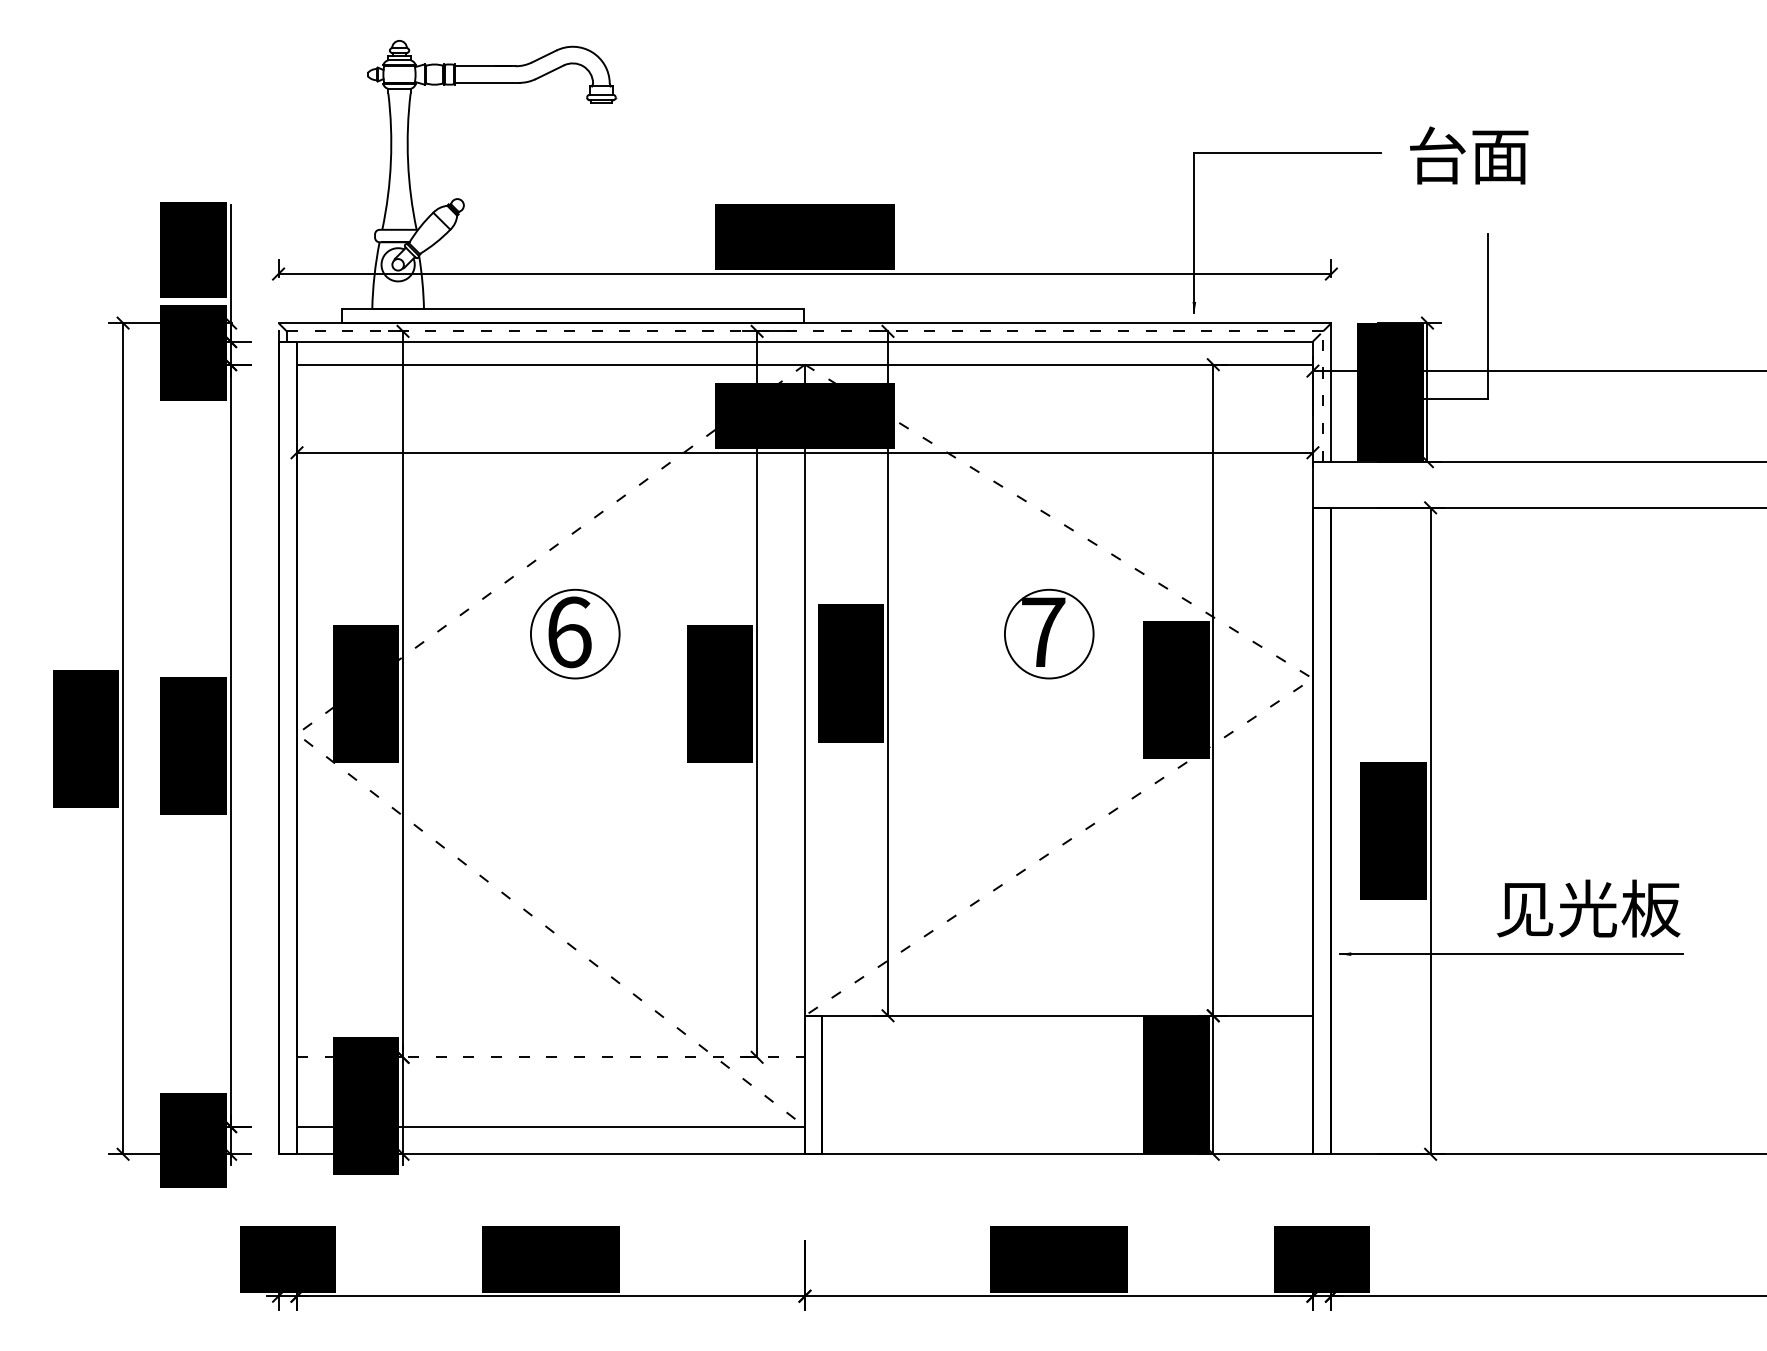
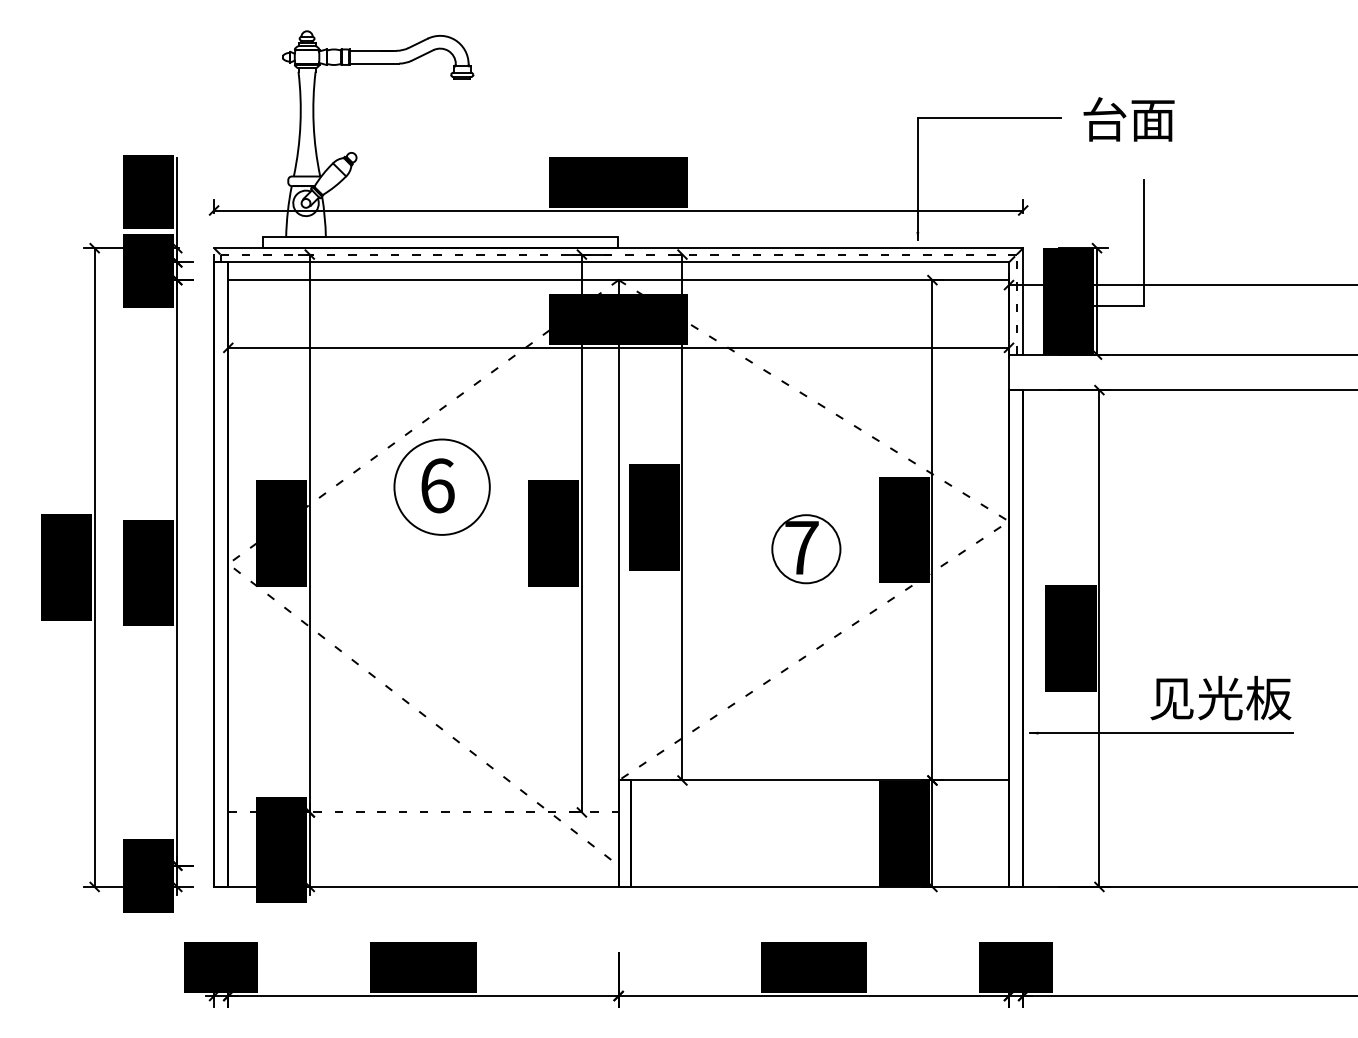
circle: (575, 634) -> (442, 487), size x1.4
part: (1049, 634) -> (806, 549), moved
line: (551, 1126) -> (423, 865), removed

